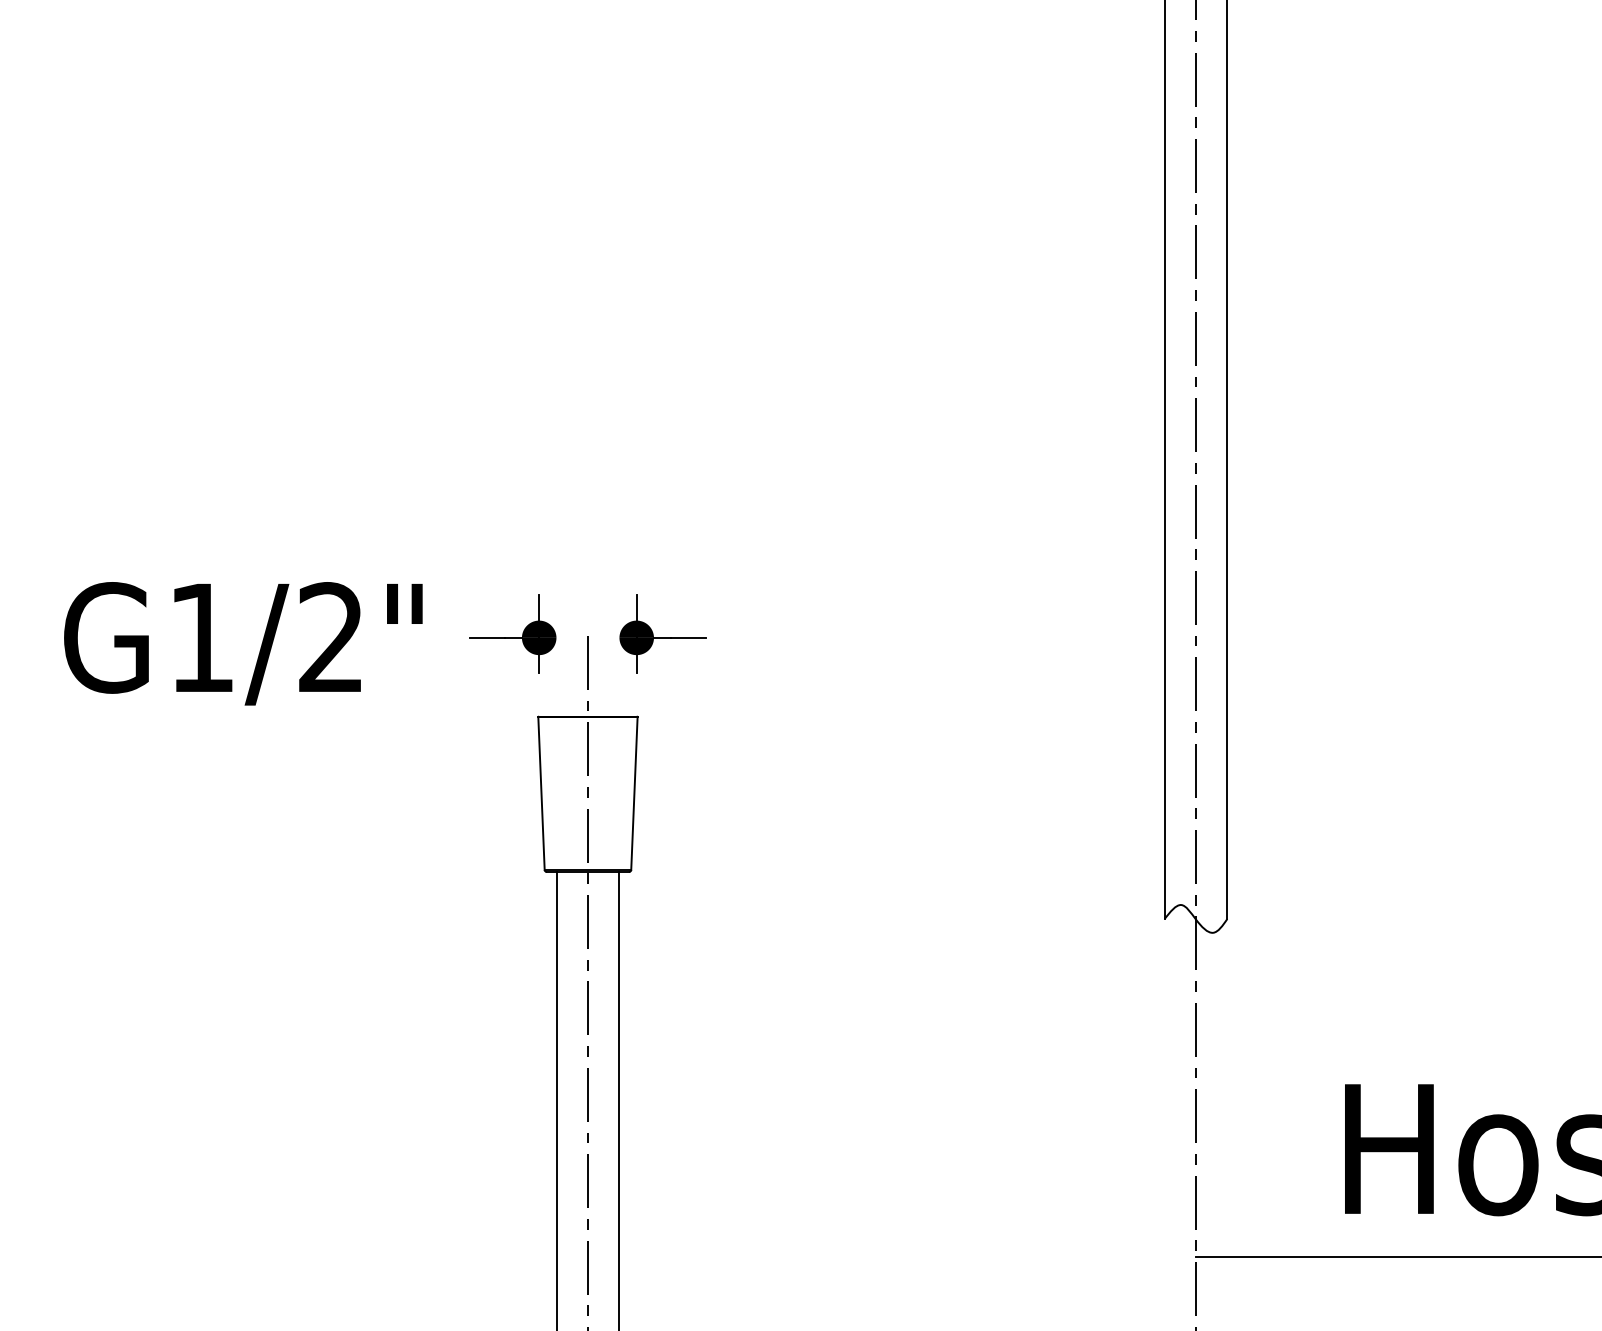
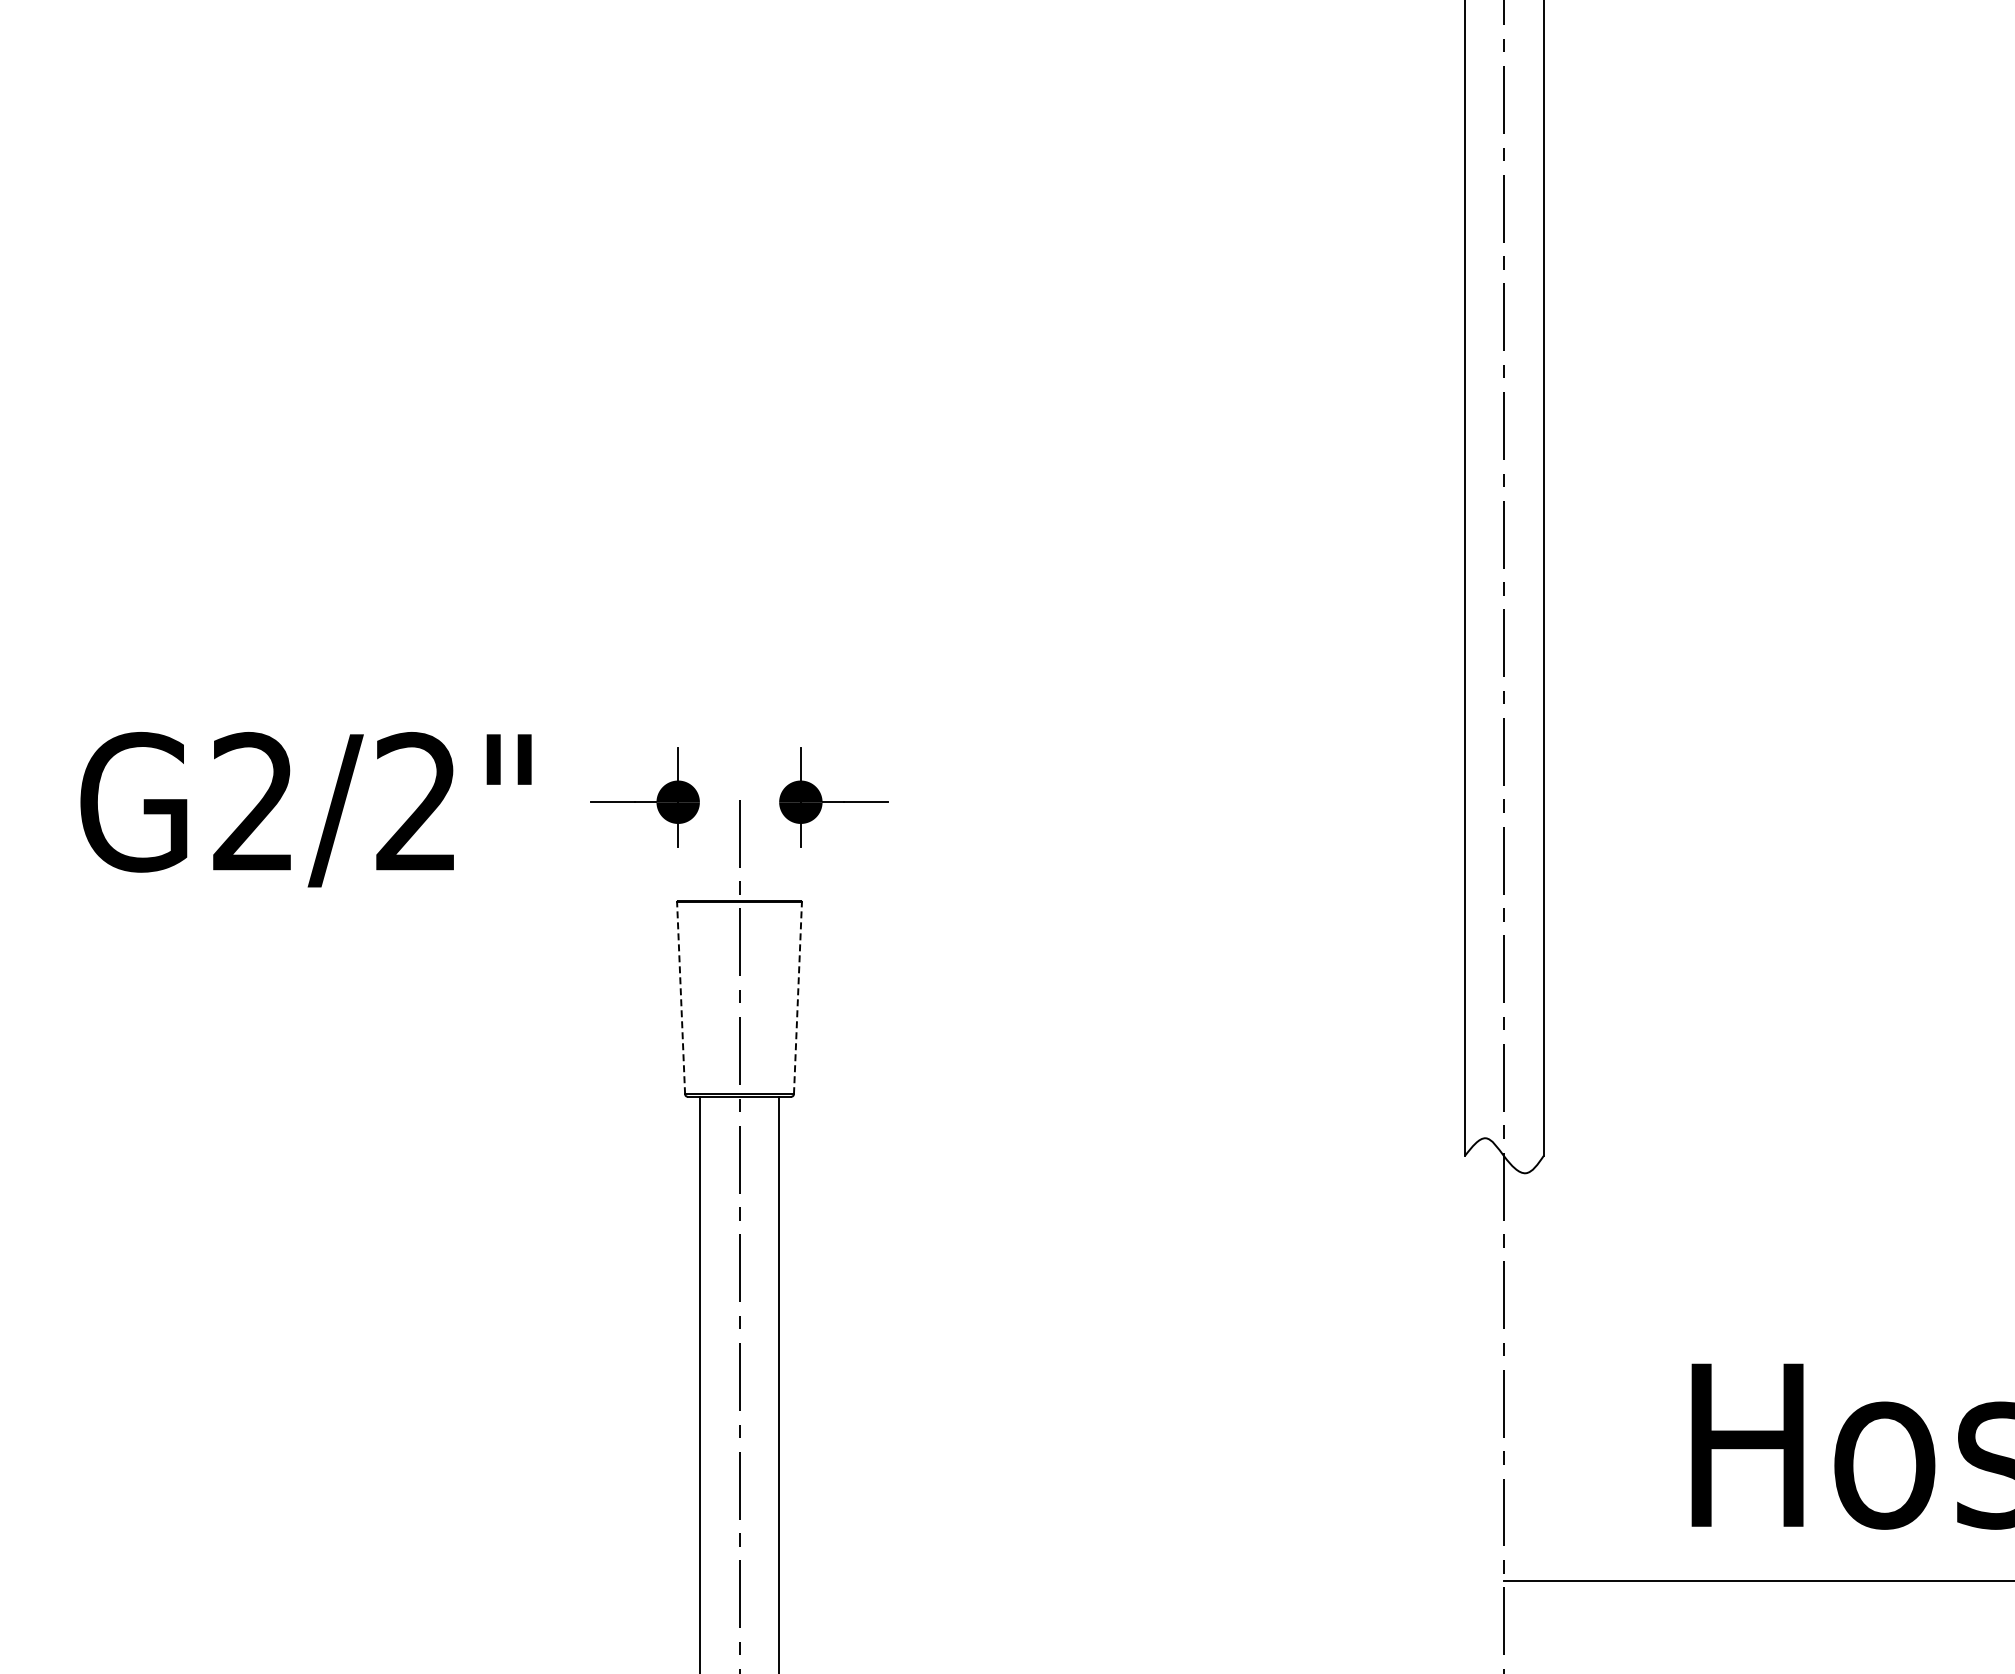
text: (200, 637) -> (252, 801), G1/2" -> G2/2"
line: (541, 793) -> (681, 998), solid -> dashed
line: (634, 793) -> (797, 998), solid -> dashed

